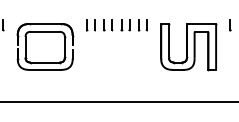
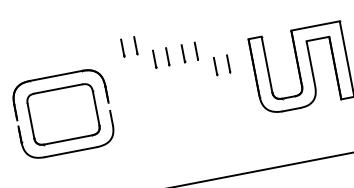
part: (90, 25) -> (128, 47), moved
part: (142, 25) -> (221, 65), moved

